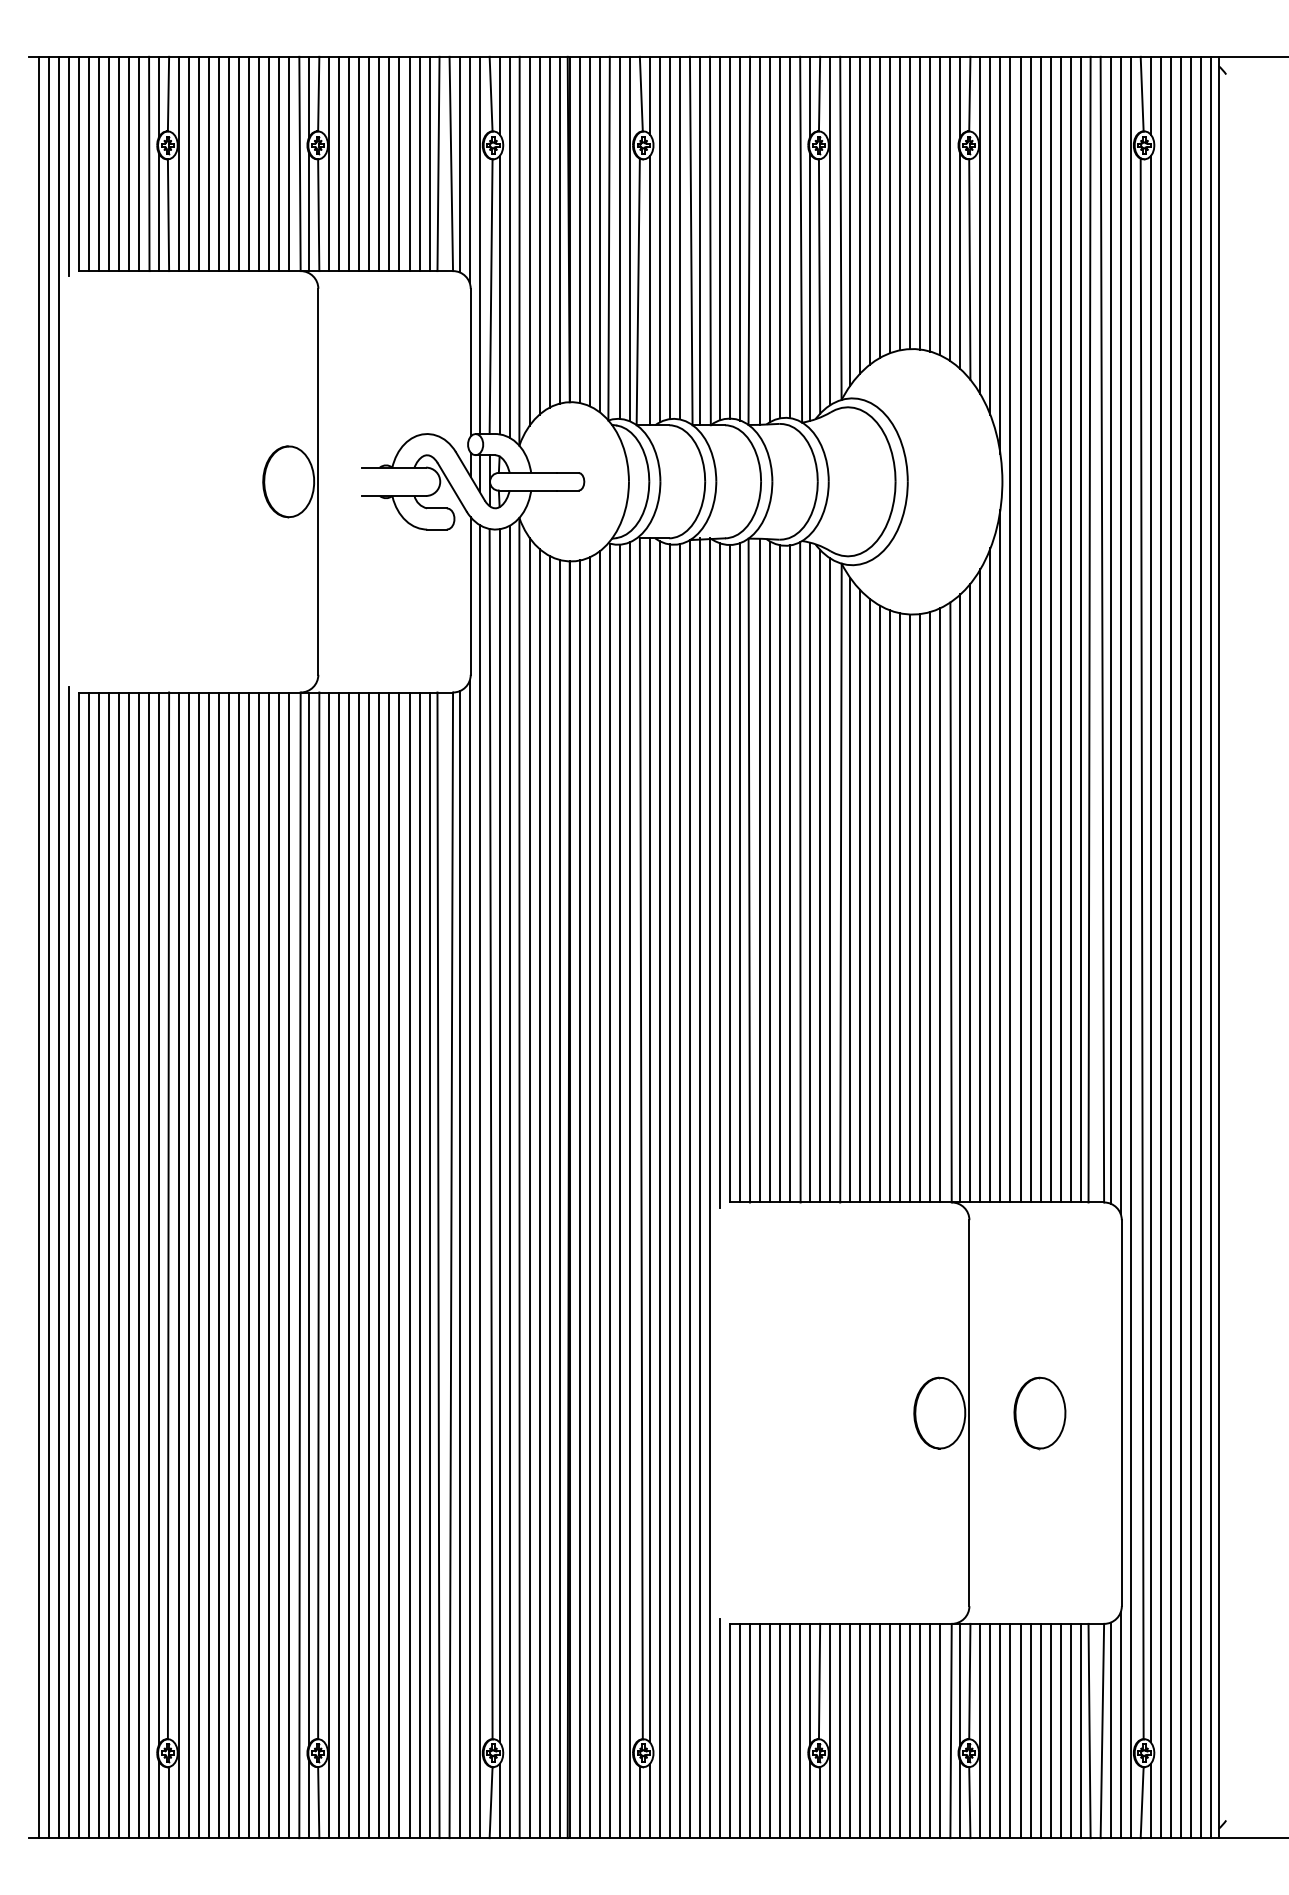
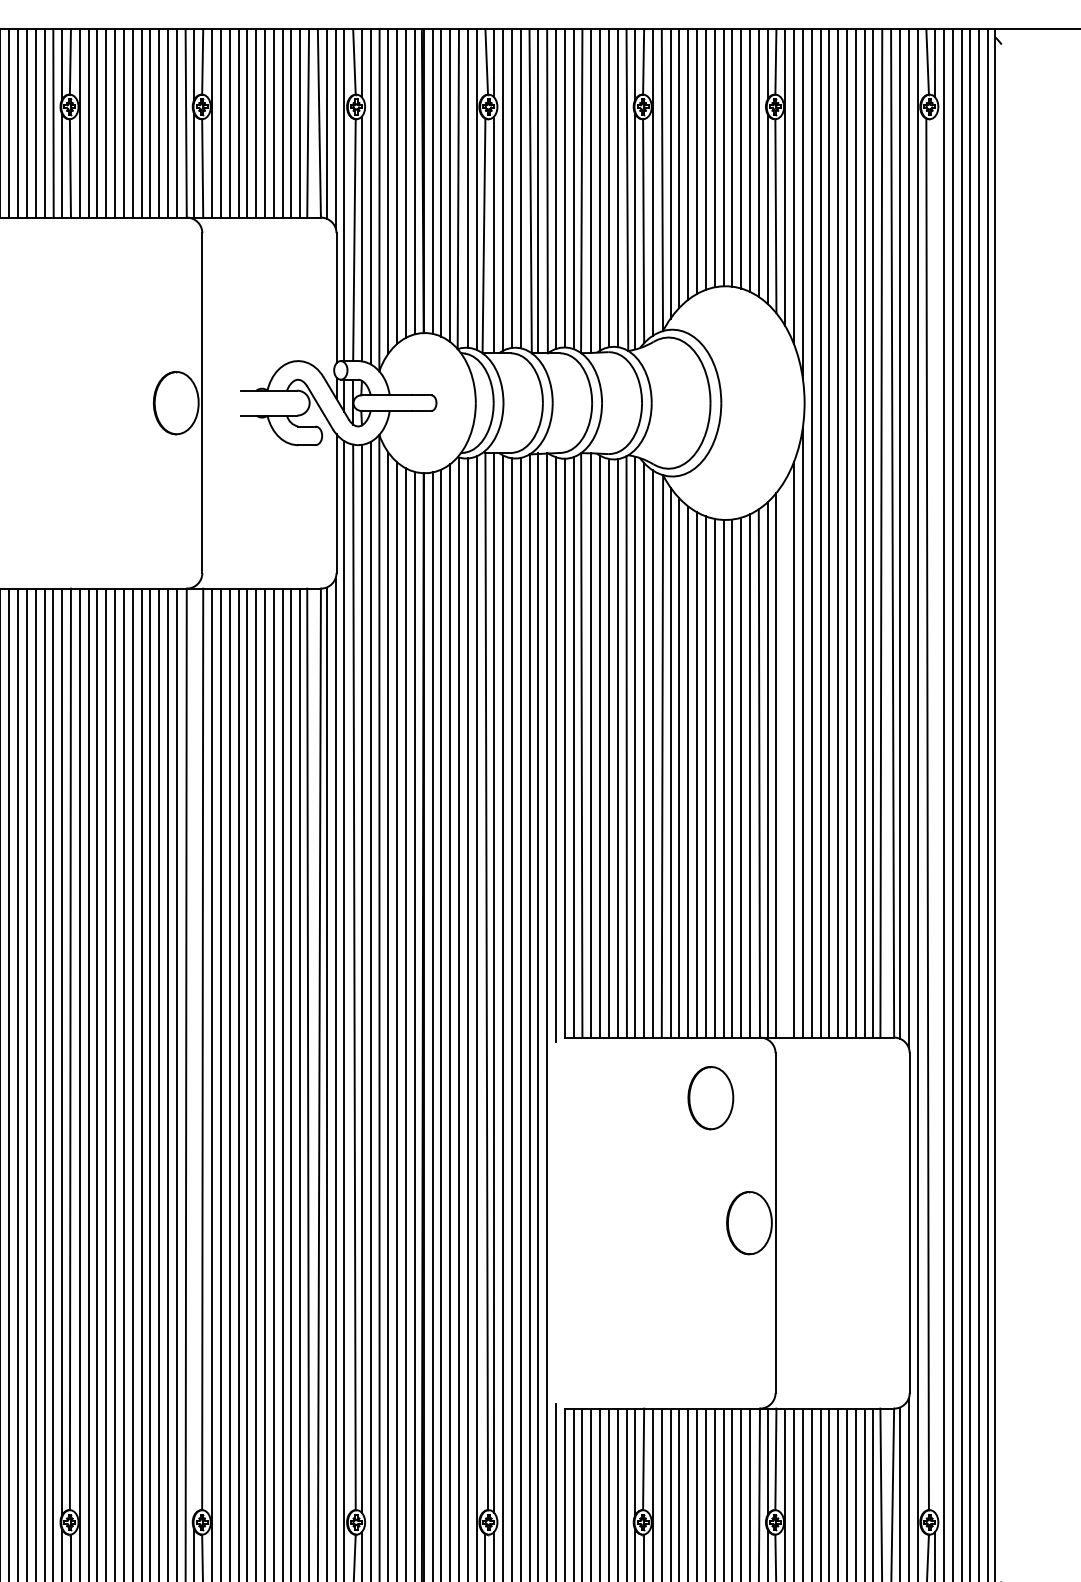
line: (980, 885) -> (785, 758), removed
line: (1150, 949) -> (934, 814), removed
line: (309, 1218) -> (194, 1051), removed
part: (1039, 1413) -> (710, 1098), moved

